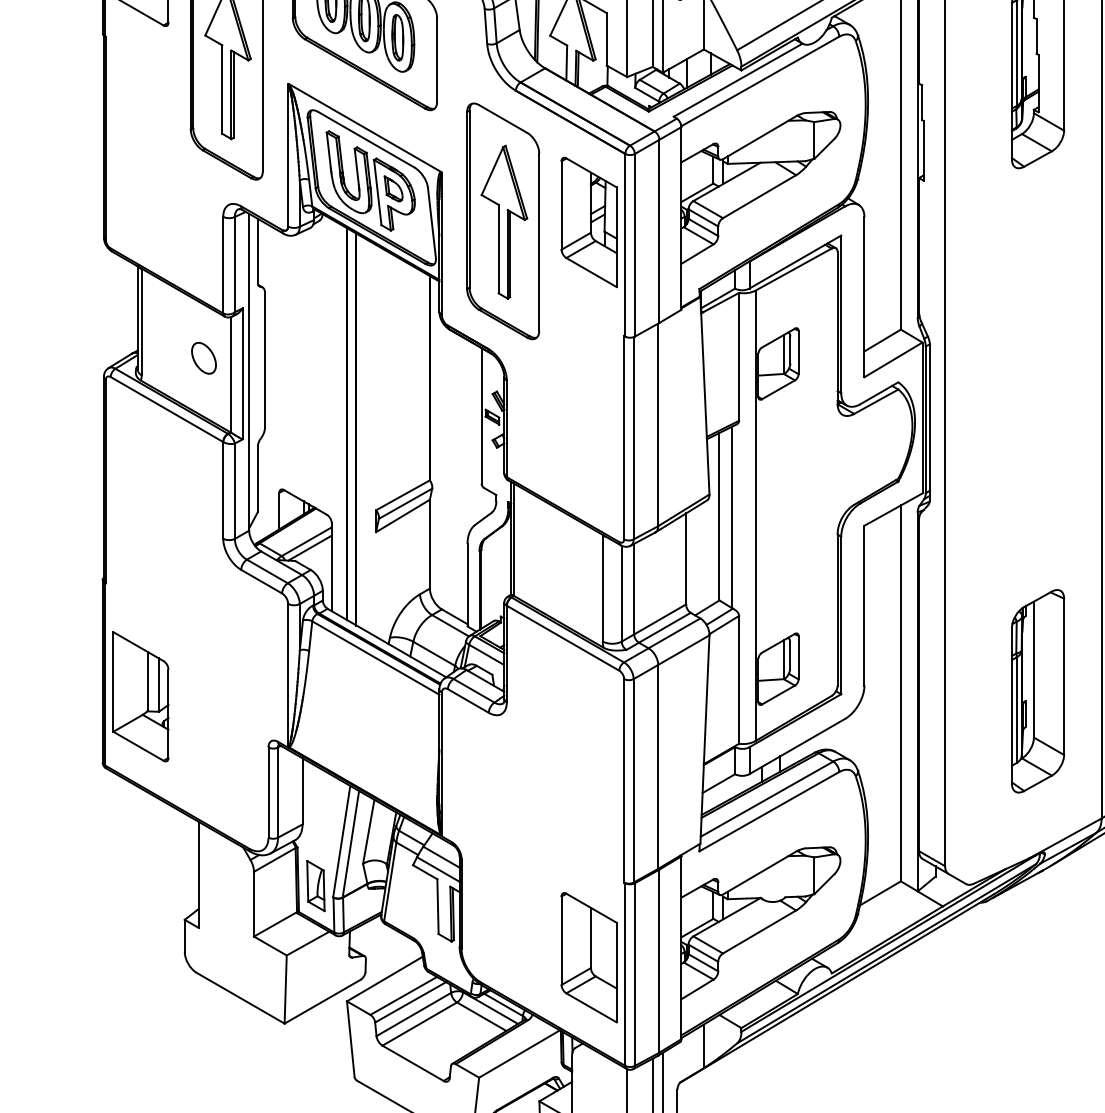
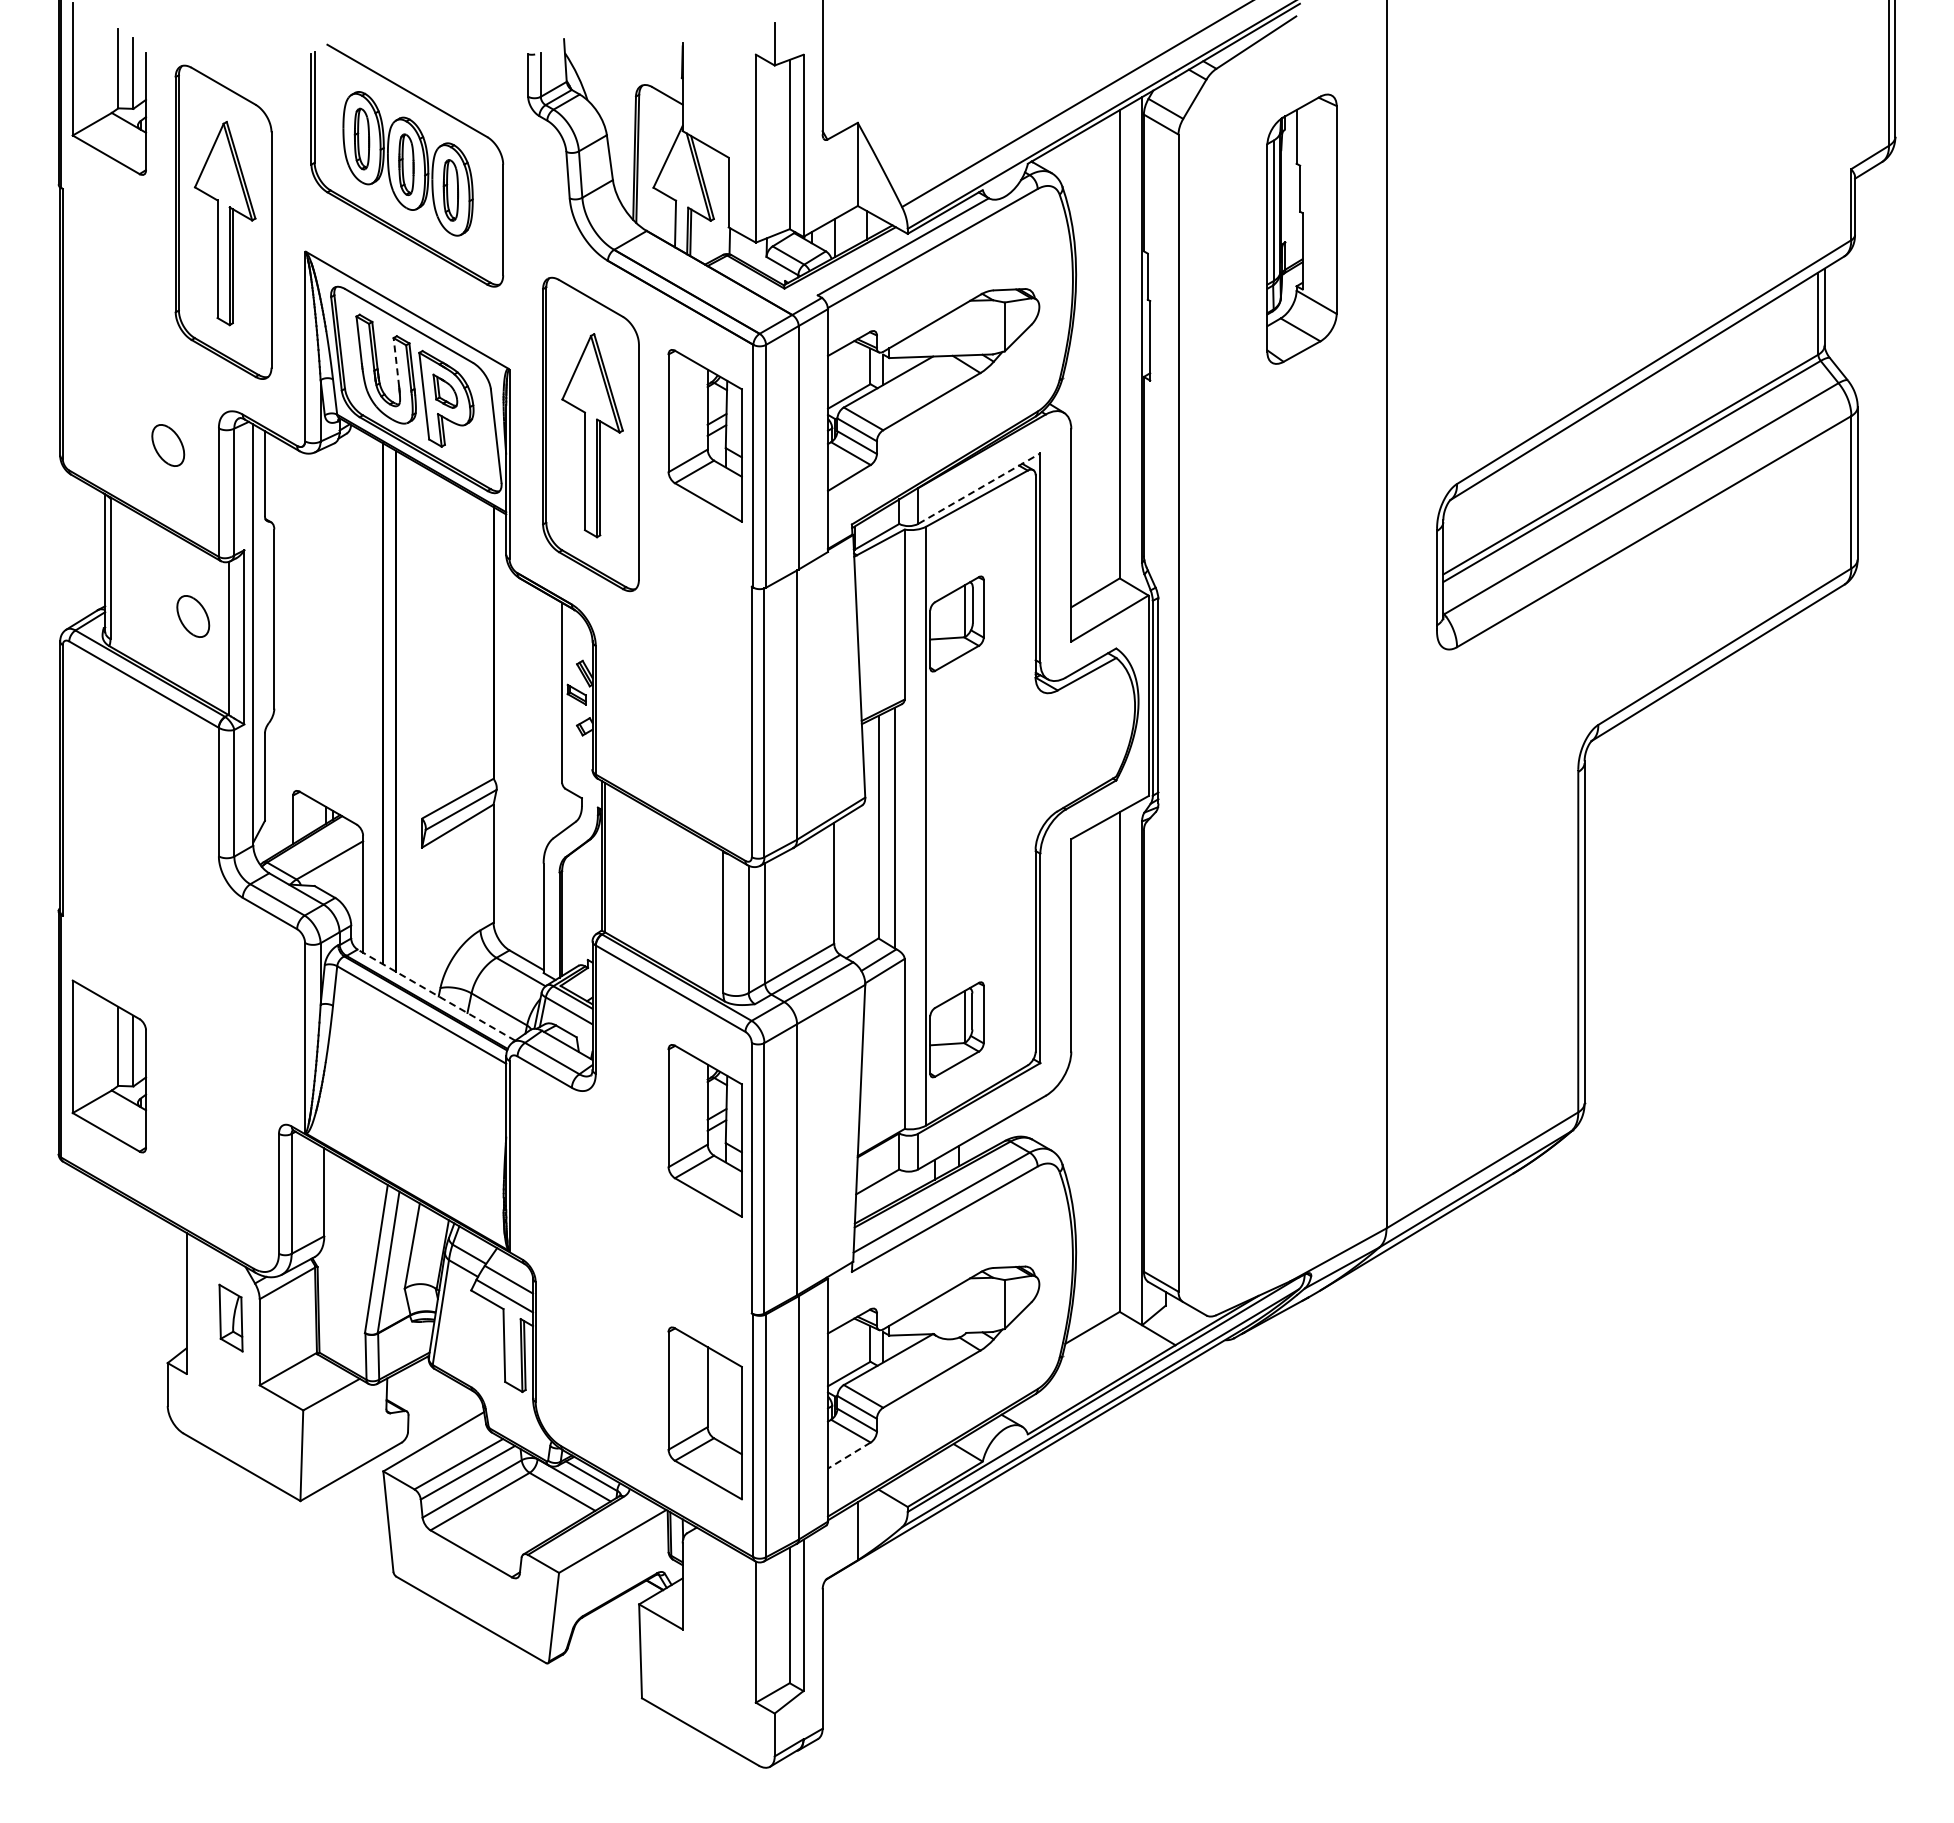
line: (356, 167) -> (396, 362), solid -> dashed
part: (185, 229) -> (168, 445), added
line: (795, 262) -> (979, 488), solid -> dashed
line: (310, 547) -> (334, 868), removed
line: (386, 642) -> (436, 994), solid -> dashed
part: (1037, 690) -> (1301, 1058), removed
part: (588, 744) -> (704, 1130), added
part: (315, 885) -> (230, 1317), moved
line: (696, 989) -> (848, 1455), solid -> dashed

